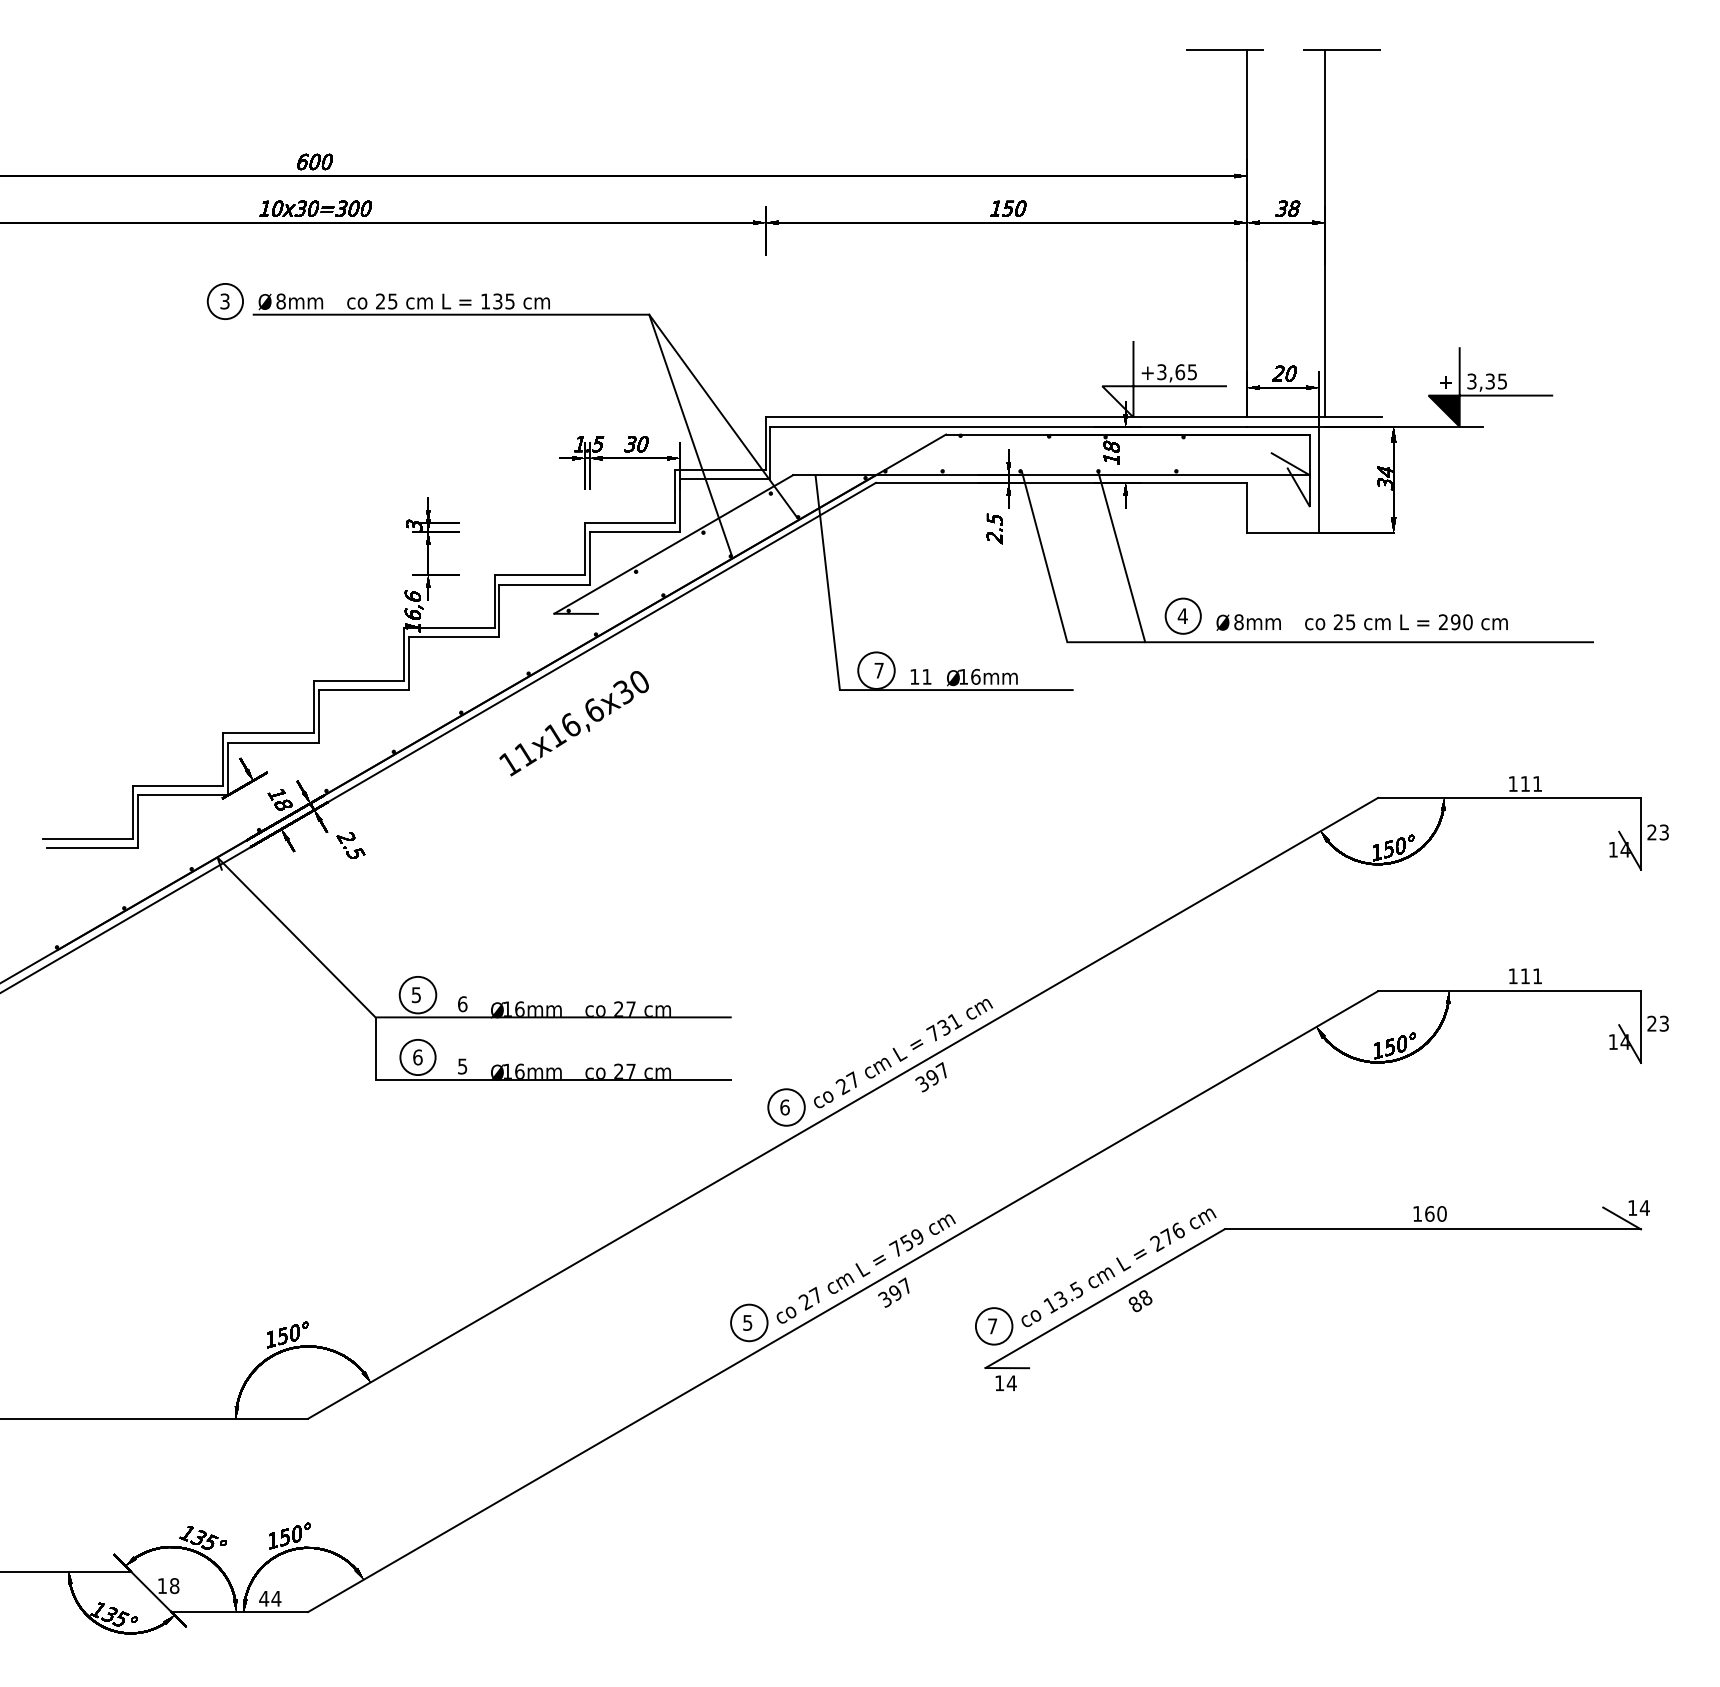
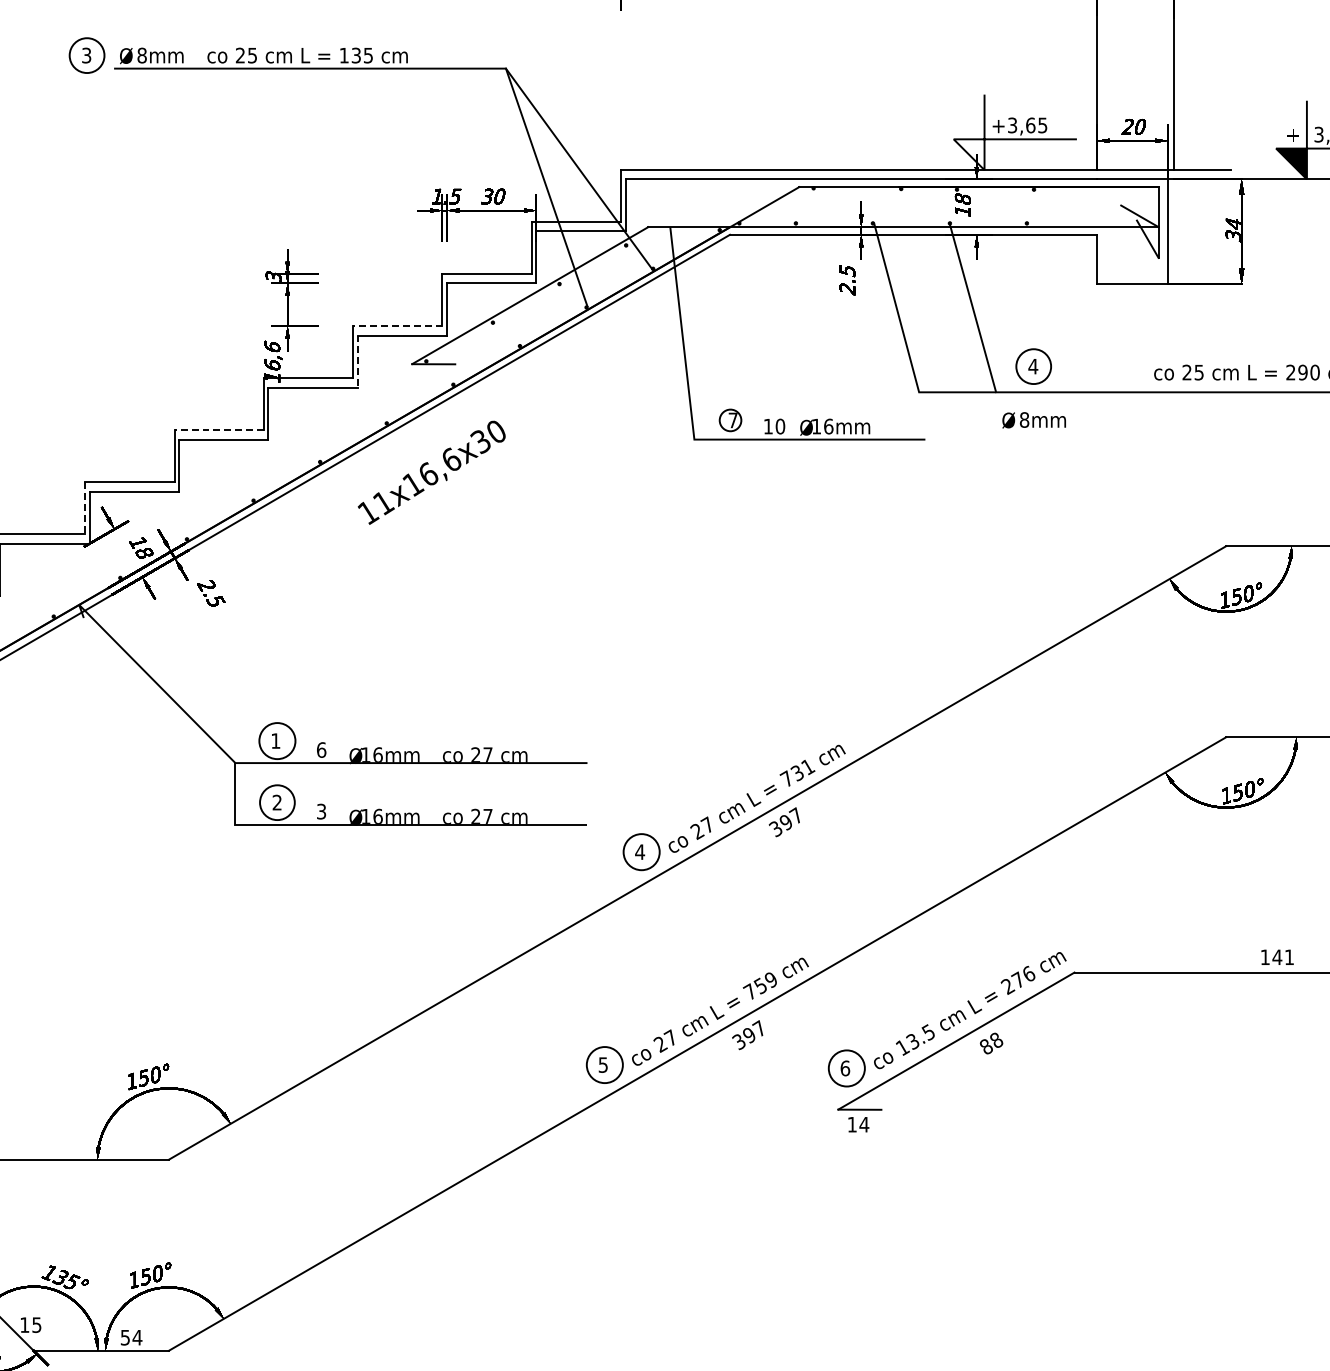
line: (539, 575) -> (397, 326), solid -> dashed
line: (499, 611) -> (357, 361), solid -> dashed
text: (1248, 622) -> (1033, 420), moved
circle: (876, 670) -> (730, 420), size x0.6
text: (926, 676) -> (779, 426), 11 -> 10
line: (358, 680) -> (218, 430), solid -> dashed
line: (223, 760) -> (85, 509), solid -> dashed
text: (415, 995) -> (274, 741), 5 -> 1
text: (417, 1057) -> (276, 802), 6 -> 2
text: (462, 1065) -> (321, 810), 5 -> 3
text: (784, 1107) -> (639, 852), 6 -> 4
text: (1435, 1213) -> (1283, 956), 160 -> 141
text: (992, 1326) -> (845, 1068), 7 -> 6
text: (174, 1586) -> (36, 1325), 18 -> 15
text: (264, 1598) -> (125, 1337), 44 -> 54

